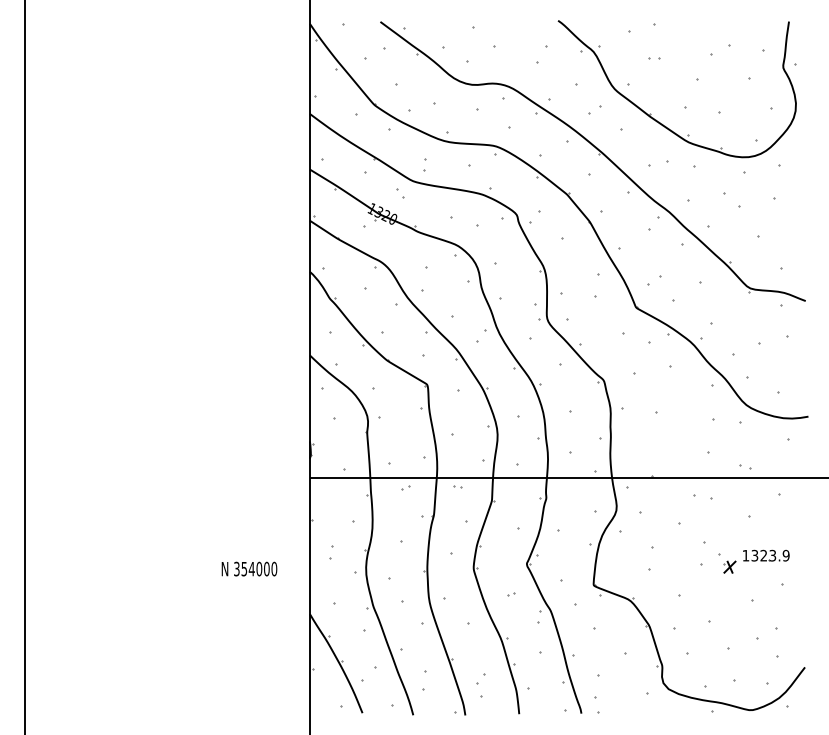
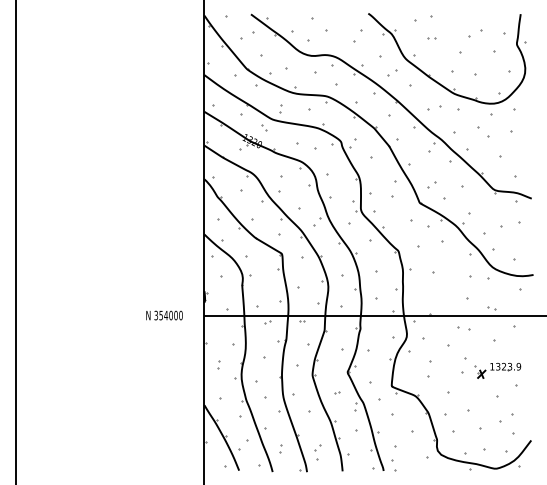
text: (249, 568) -> (164, 315), moved
part: (425, 679) -> (280, 448), size x0.62

